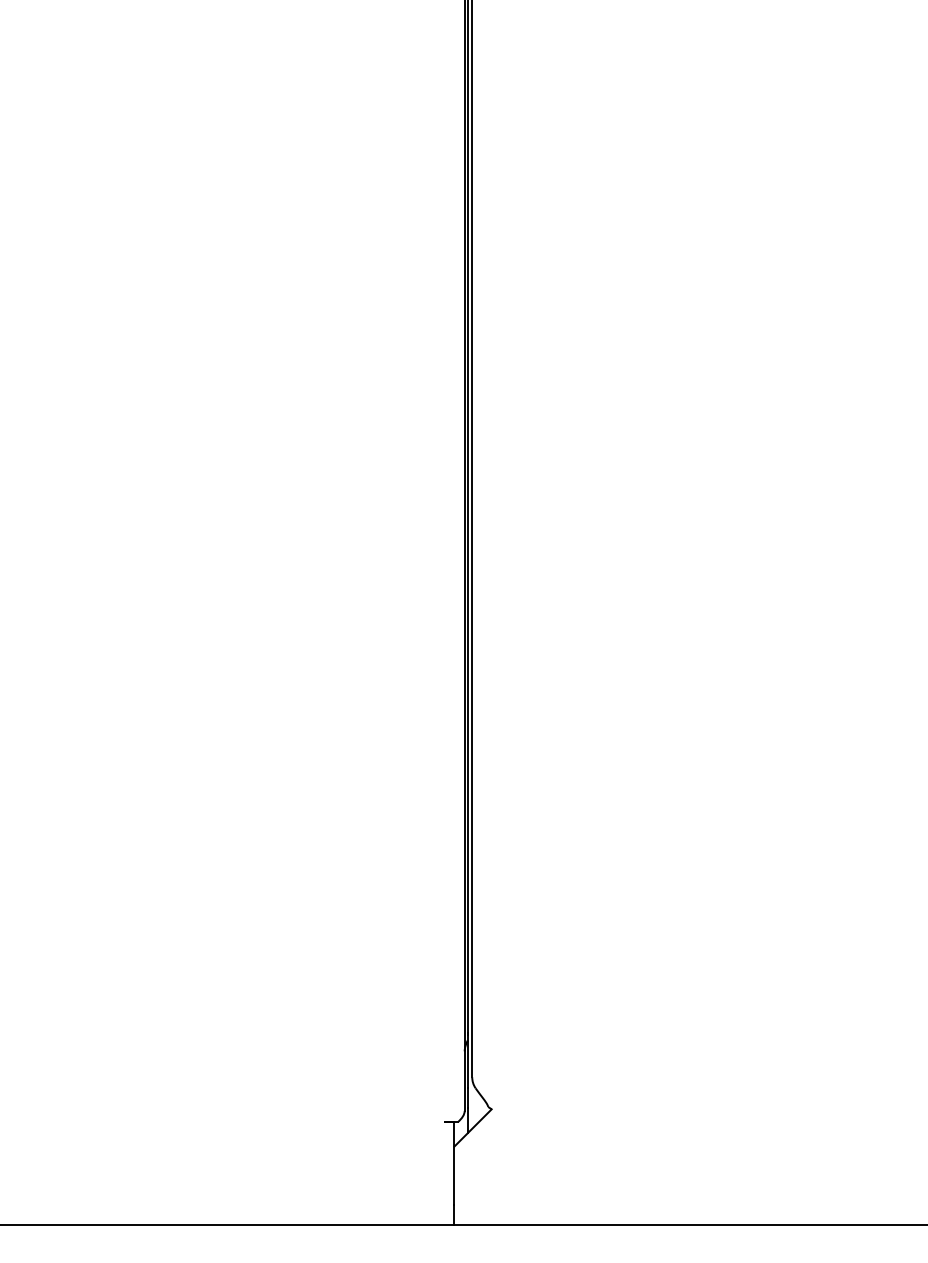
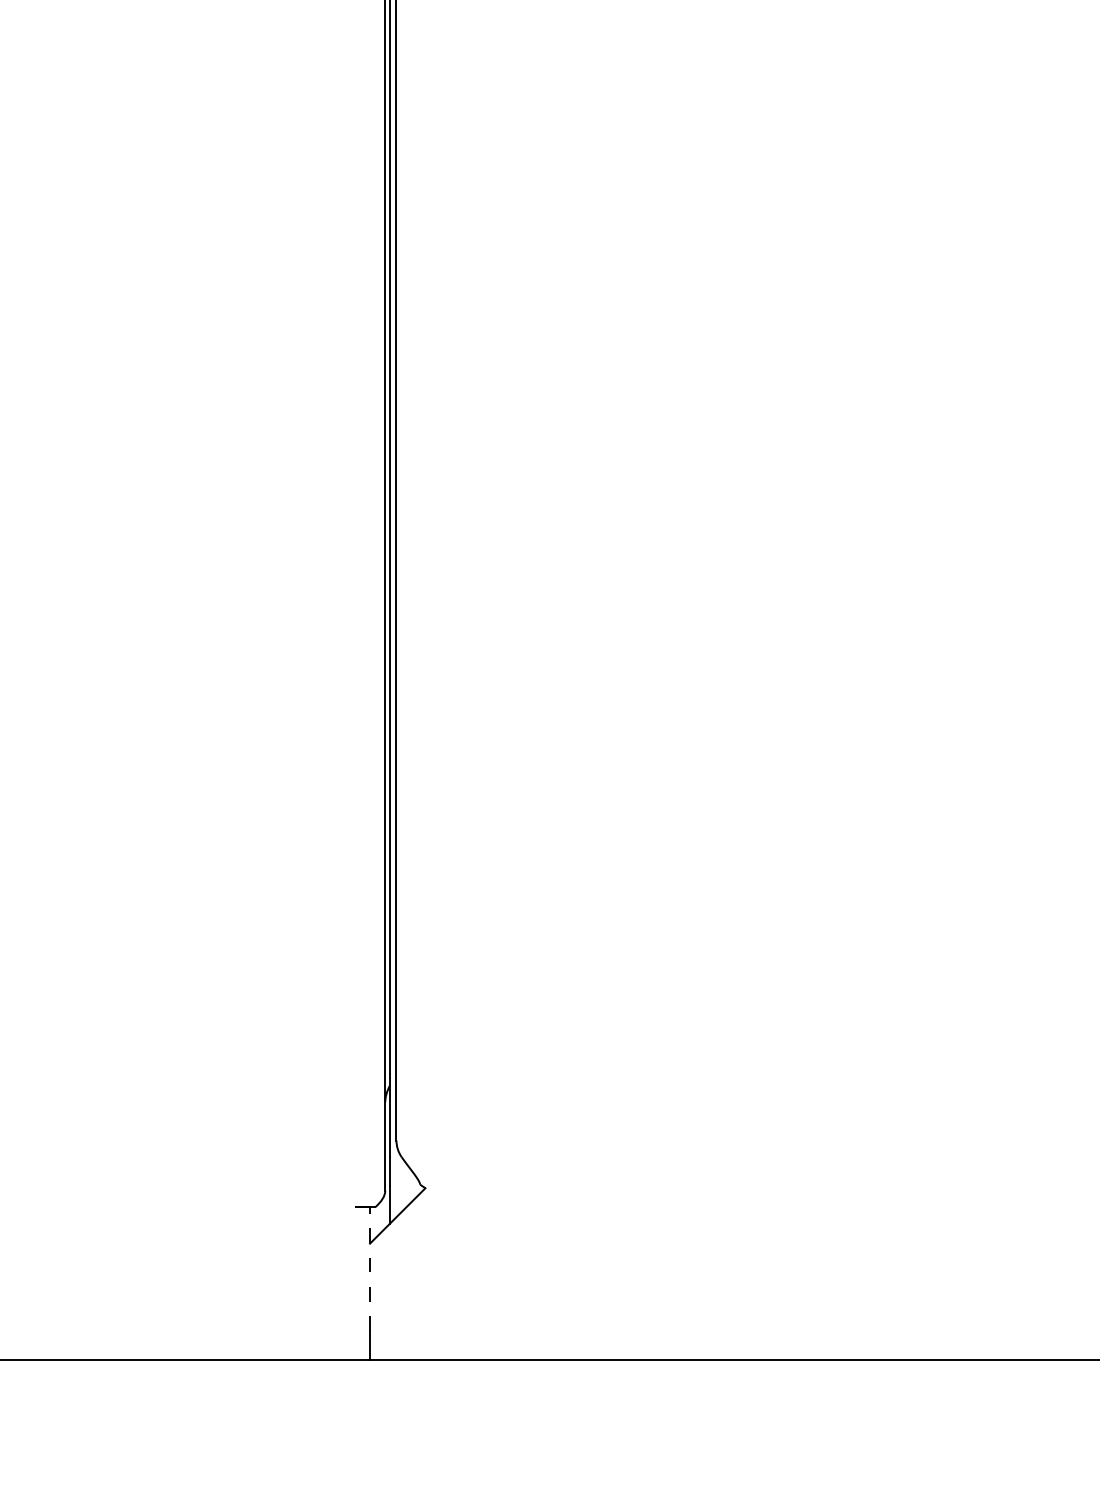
line: (454, 1163) -> (370, 1268), solid -> dashed

